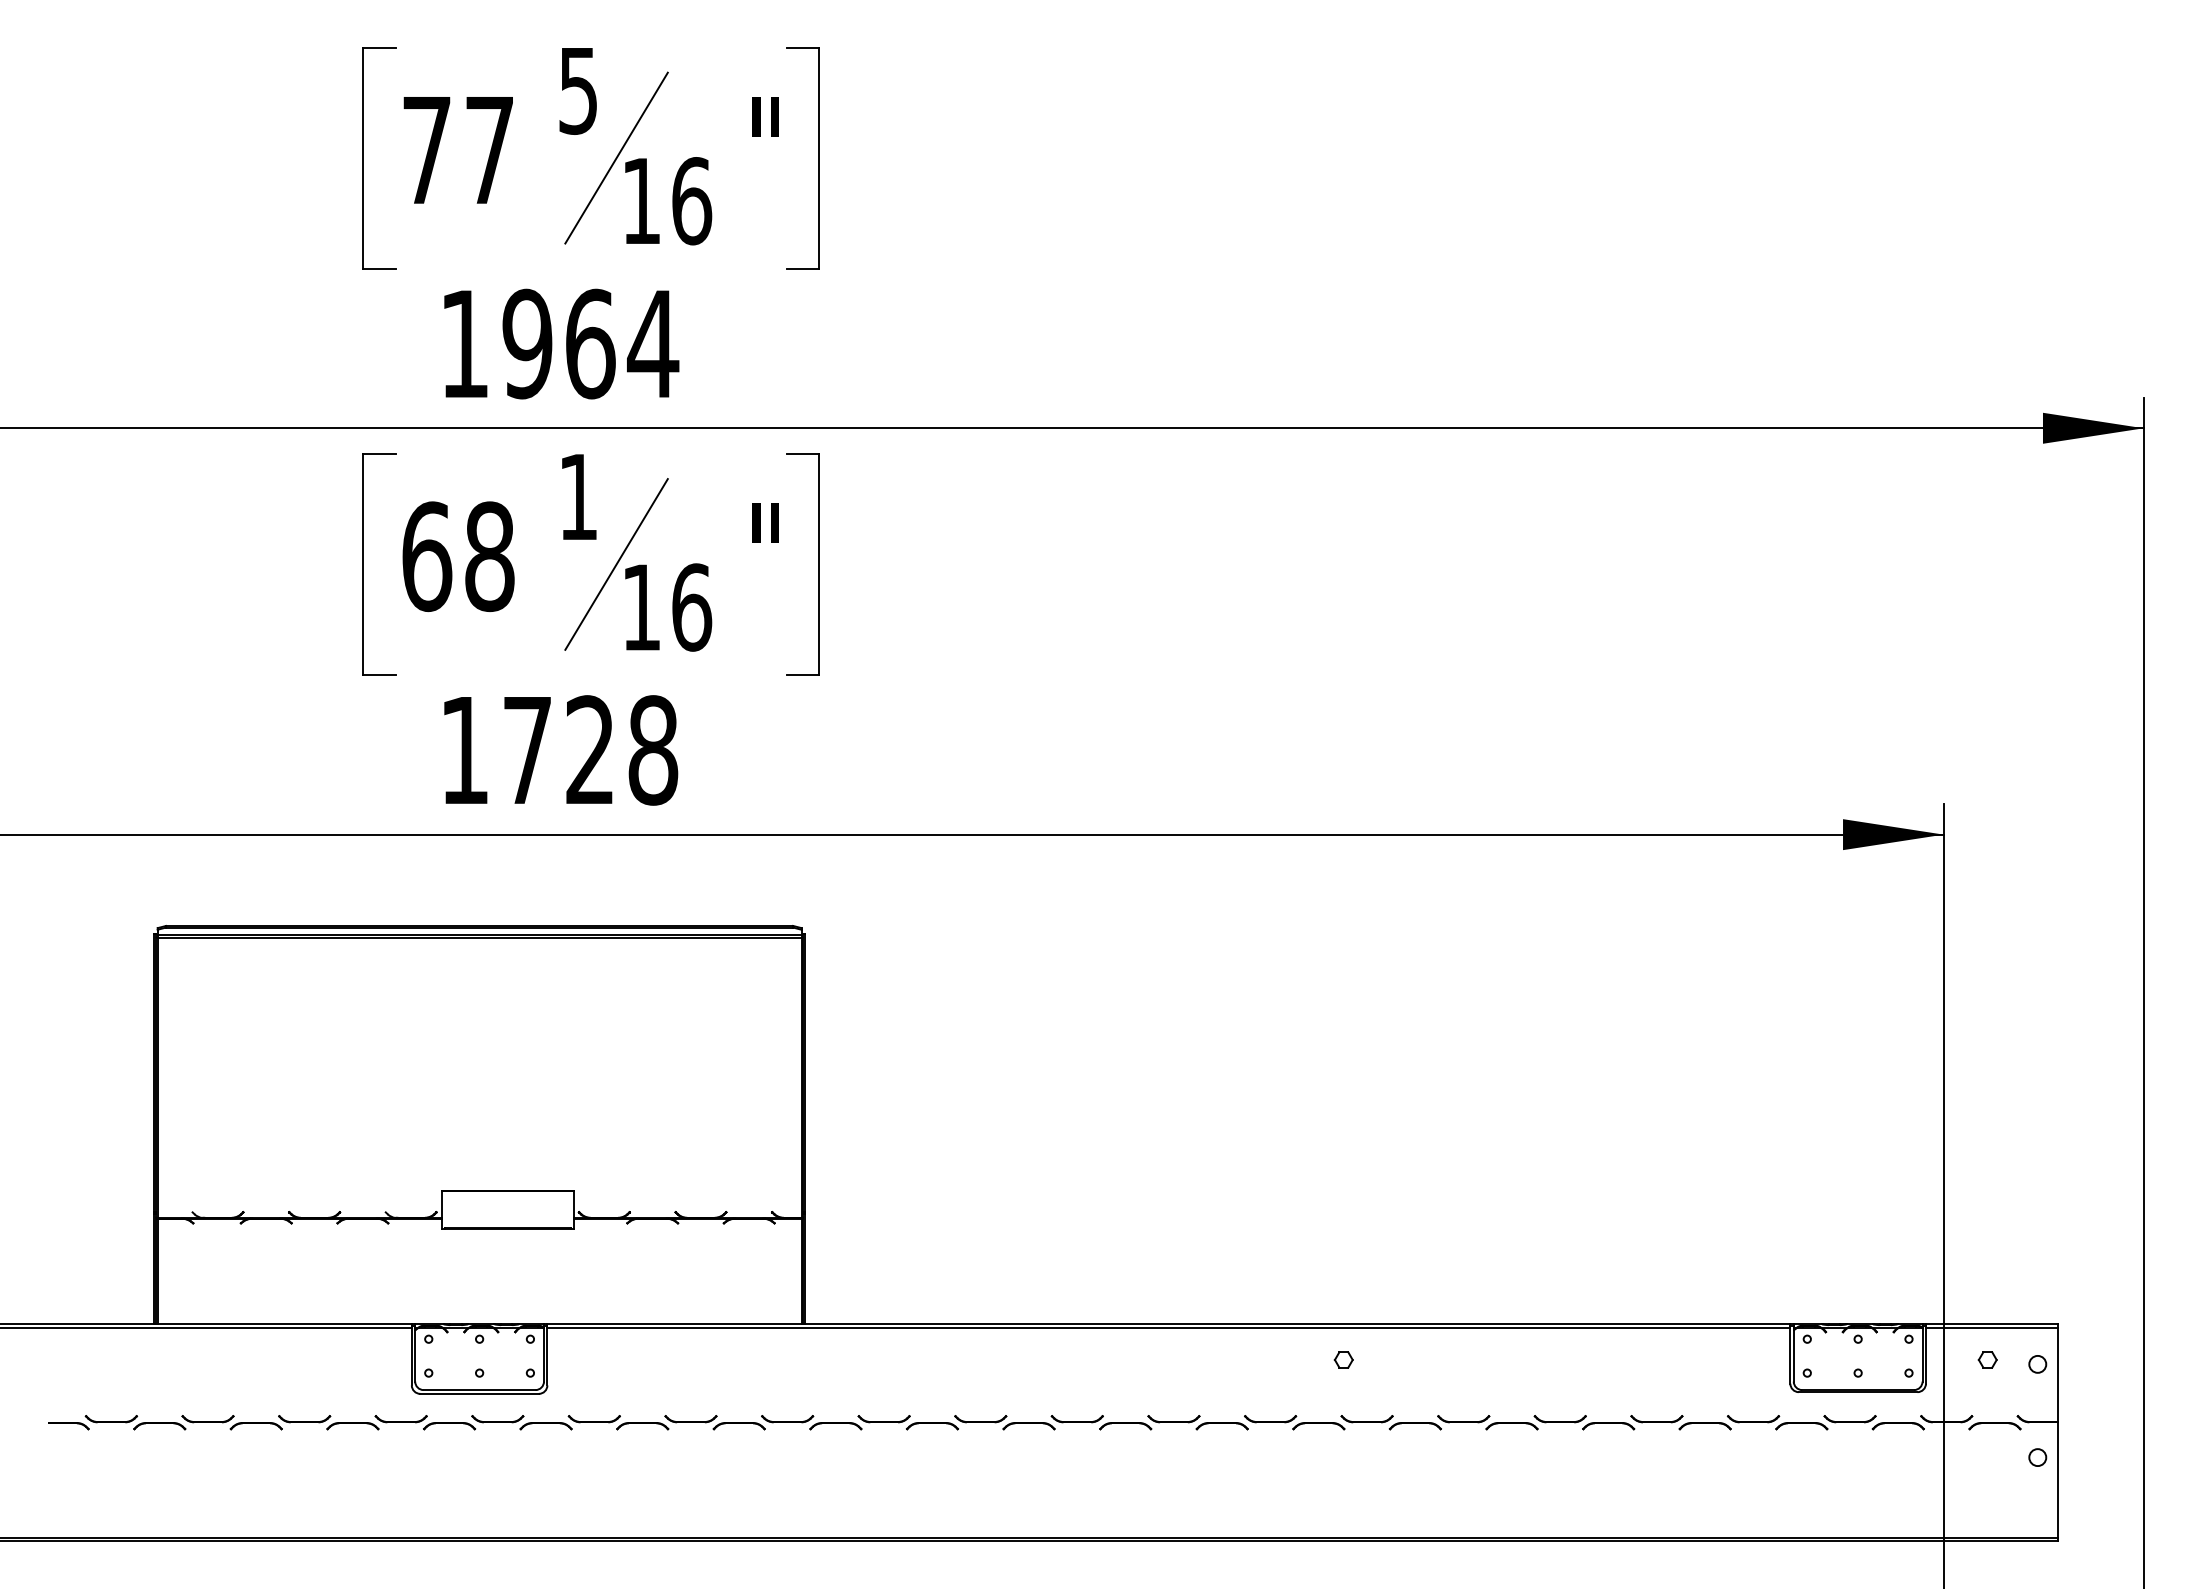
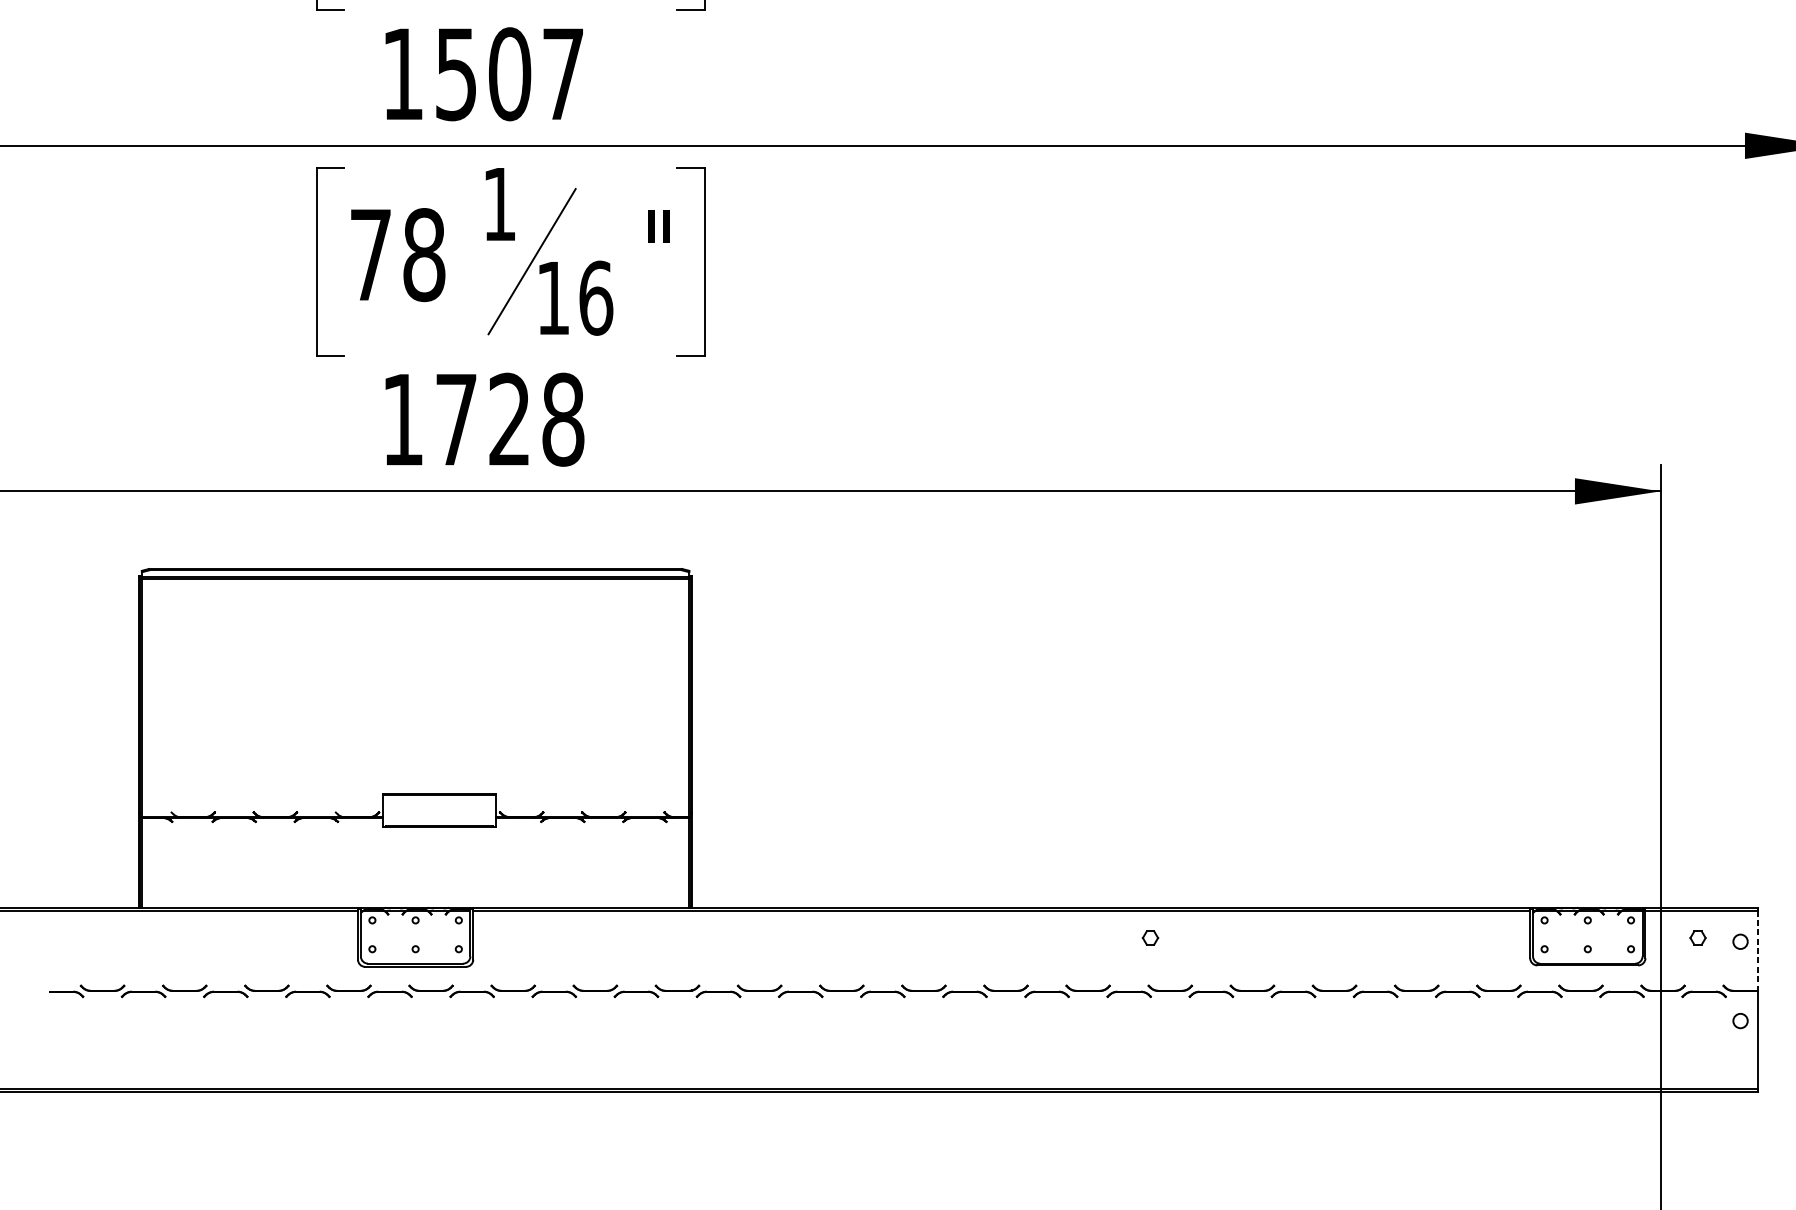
text: (590, 343) -> (509, 73), 1964 -> 1507
text: (427, 556) -> (371, 254), 68 -> 78
line: (2058, 1375) -> (1758, 951), solid -> dashed

